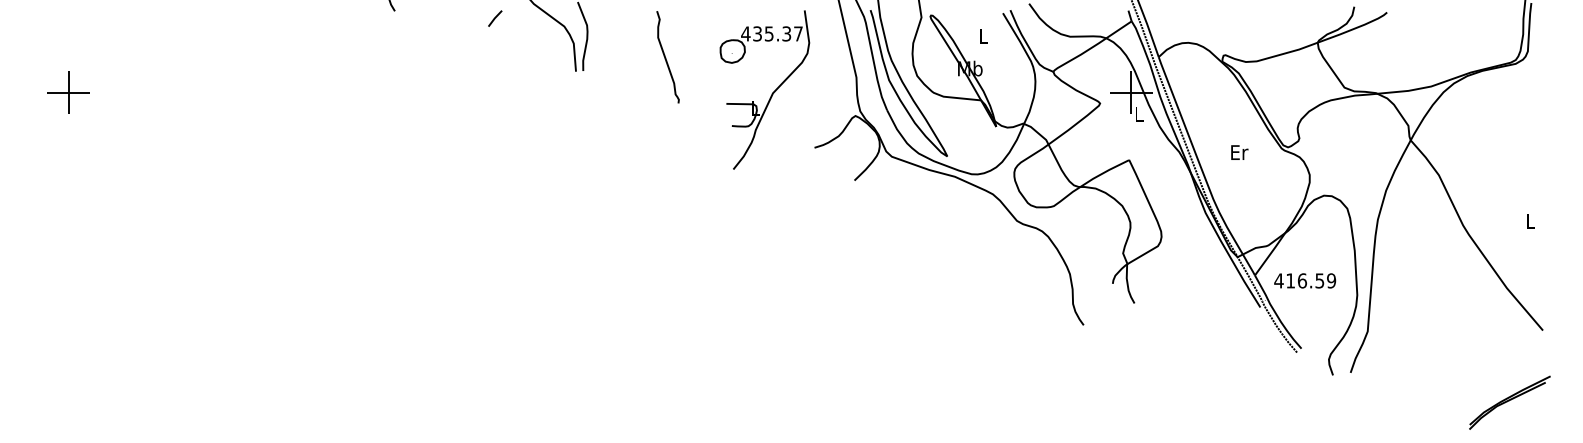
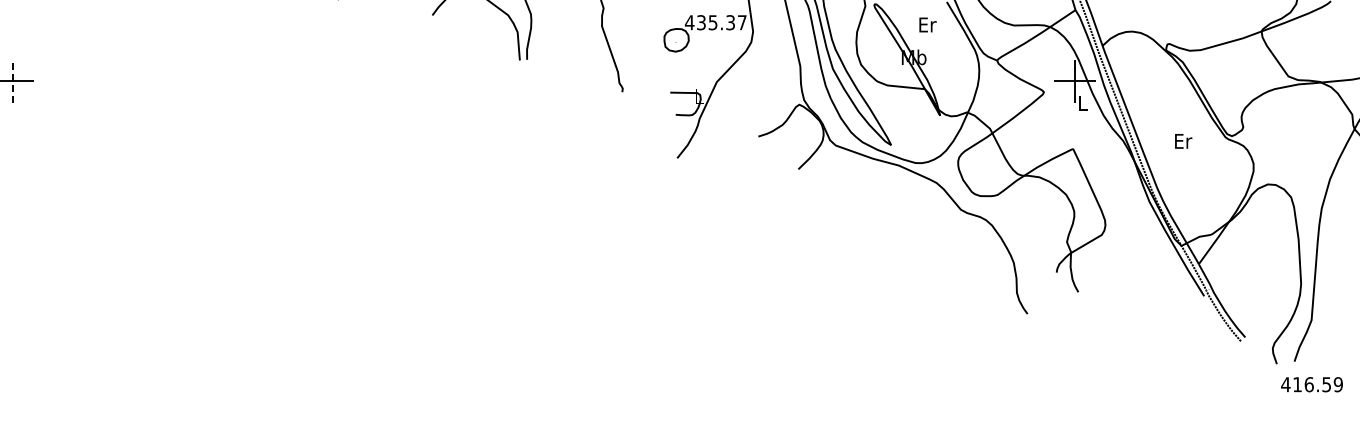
text: (983, 35) -> (927, 24), L -> Er
line: (68, 92) -> (12, 81), solid -> dashed
text: (1305, 280) -> (1312, 384), moved

